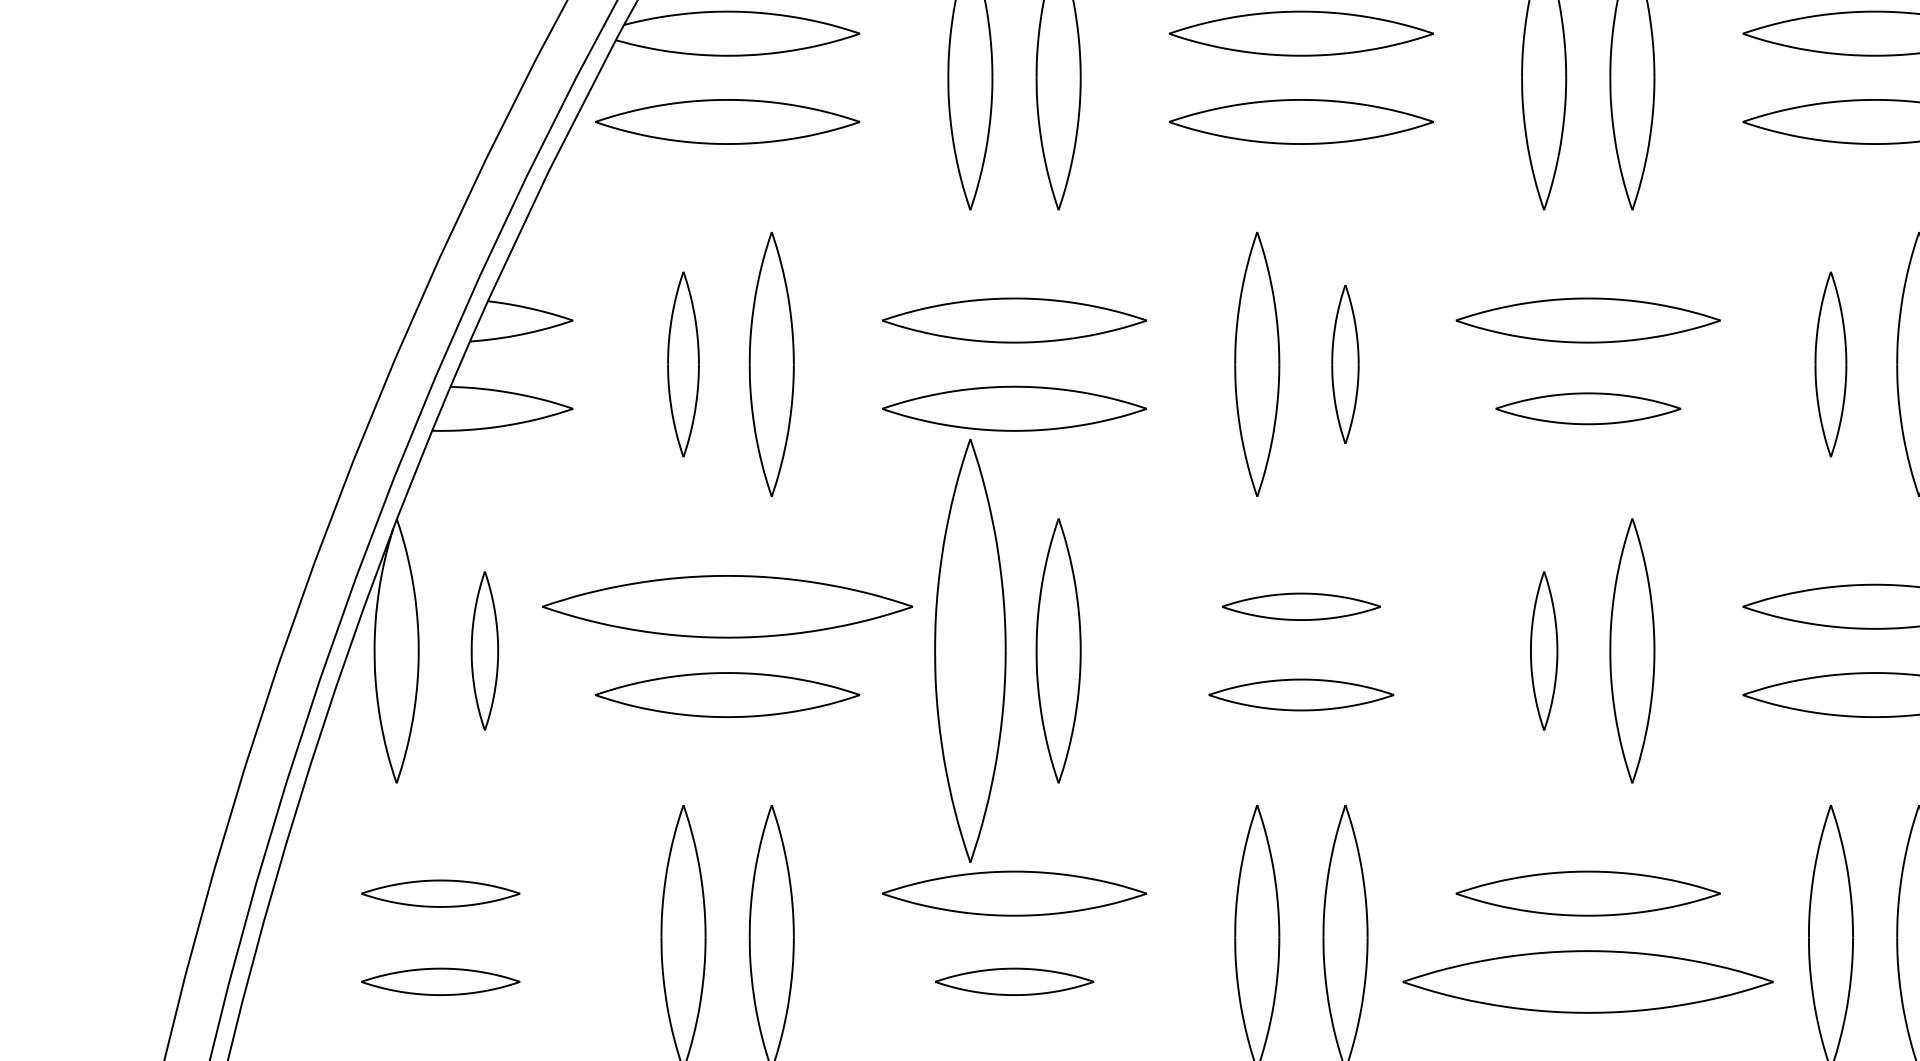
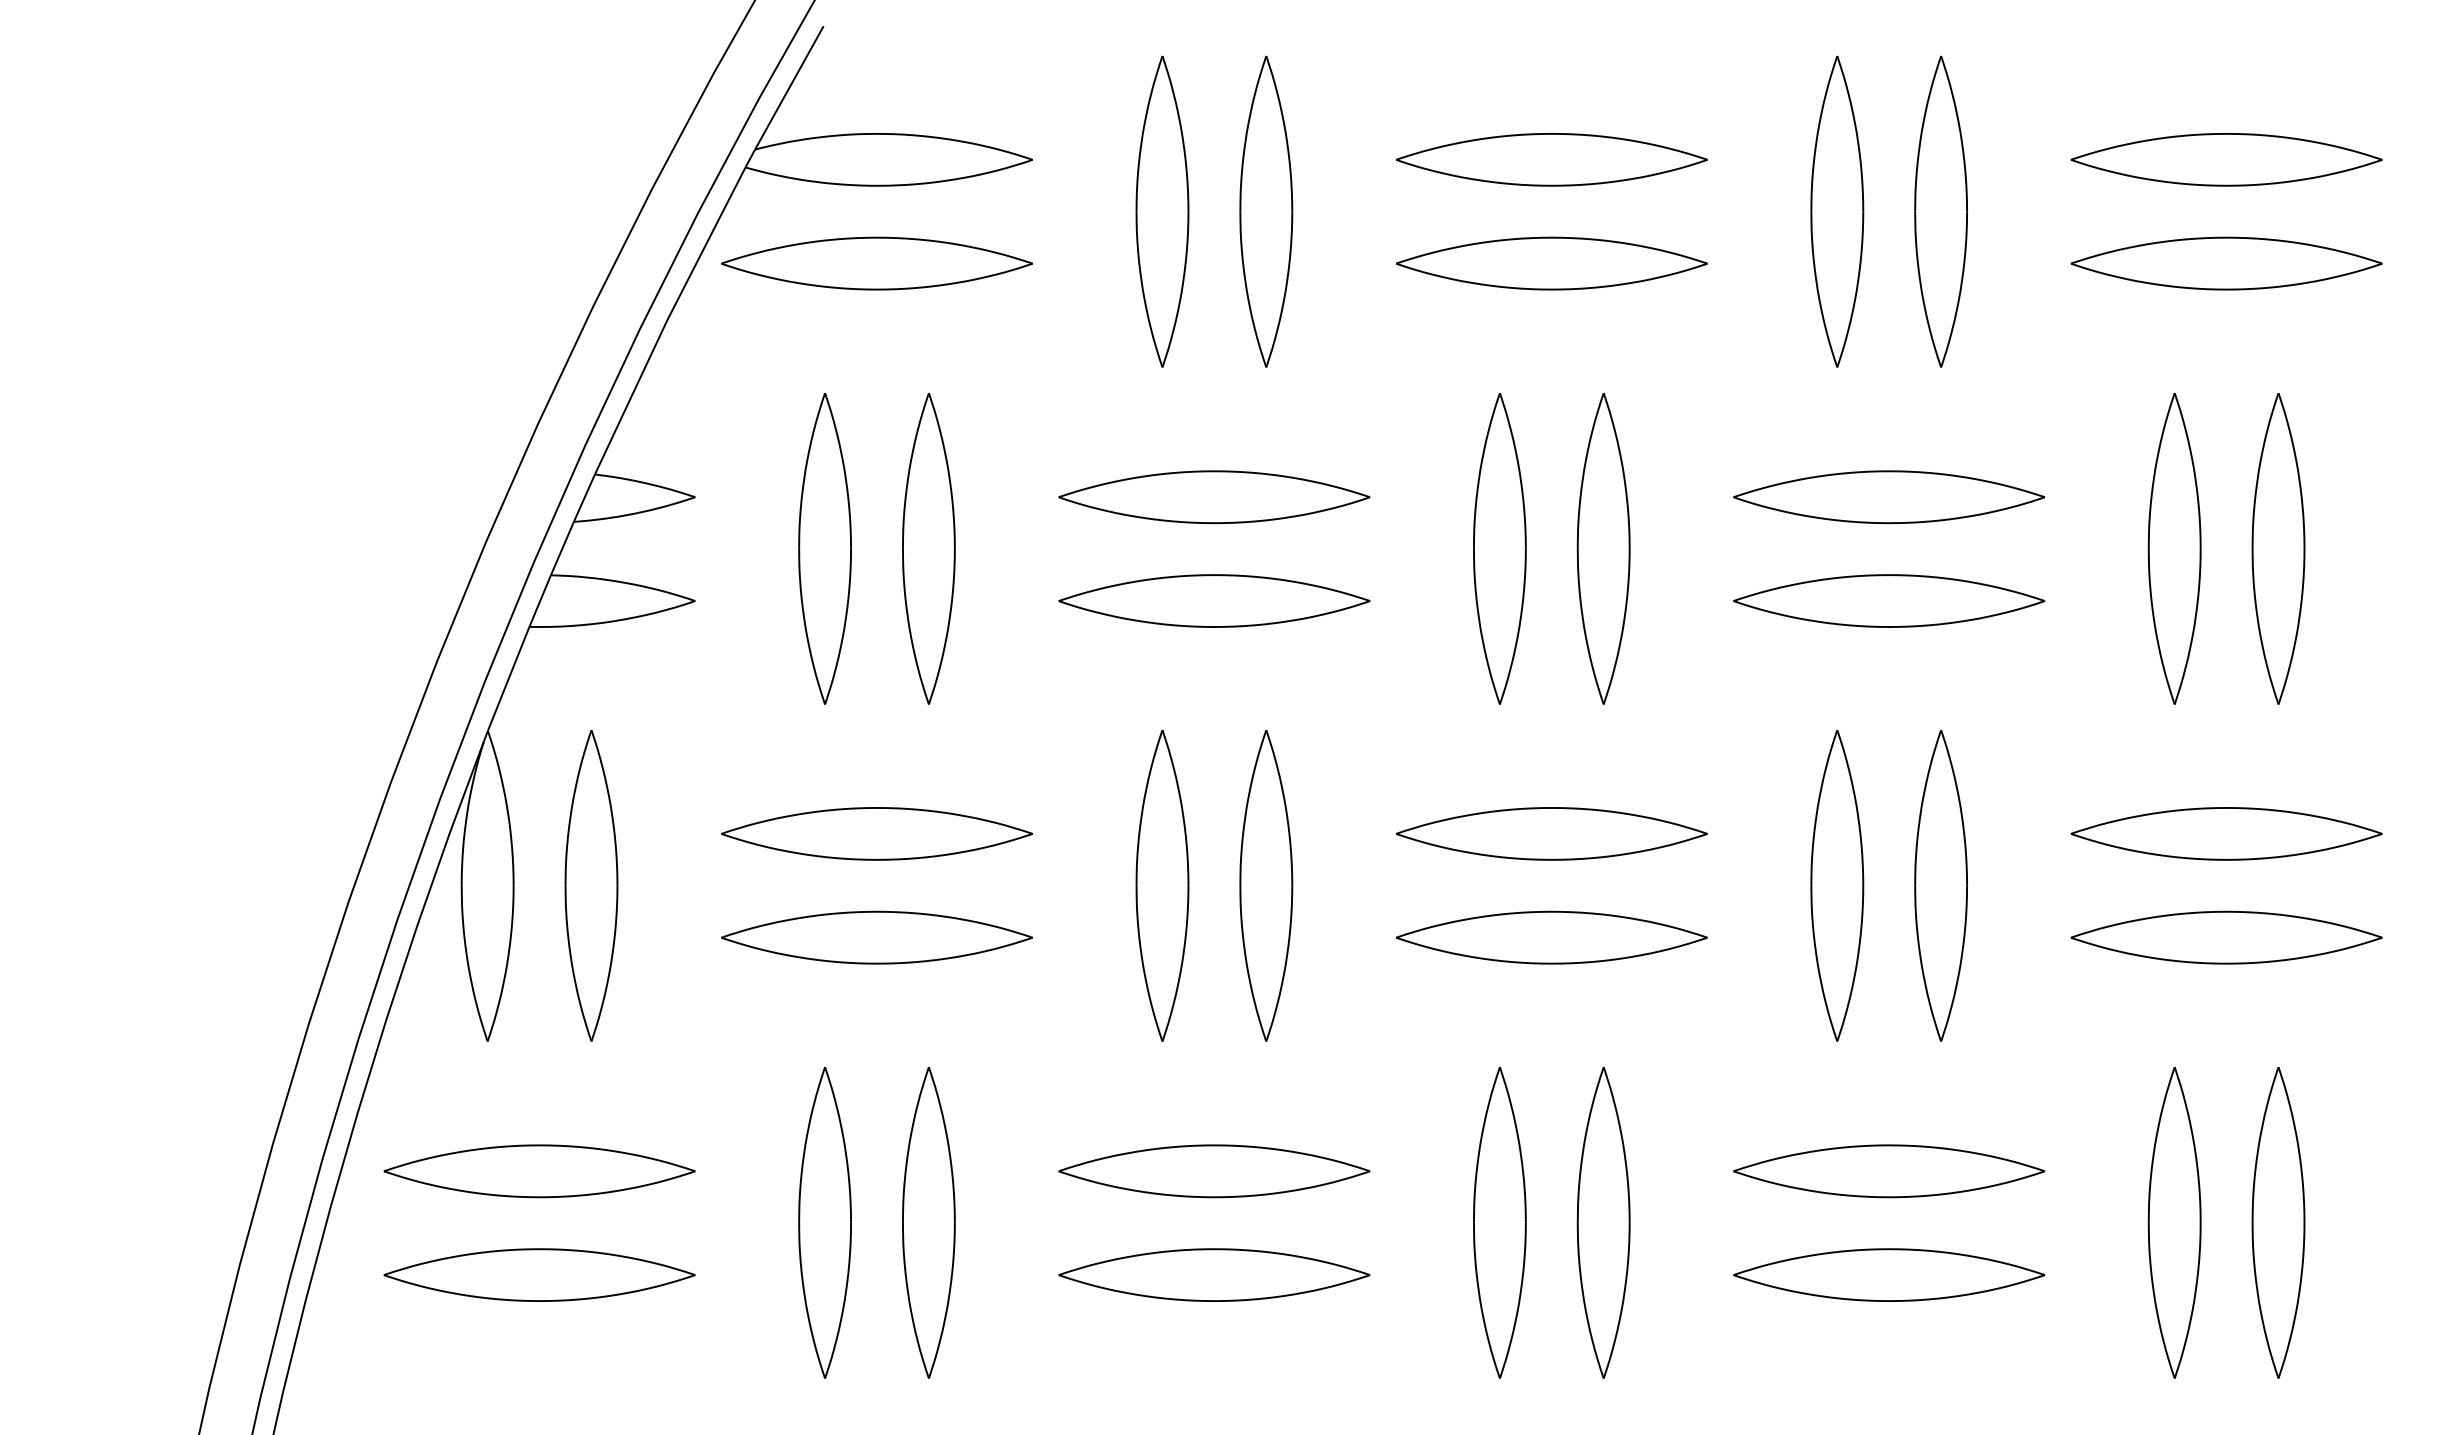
part: (683, 364) -> (824, 548), size x1.43
part: (1345, 364) -> (1603, 548), size x1.67
part: (1830, 364) -> (2174, 548), size x1.43
part: (1588, 408) -> (1889, 600), size x1.43
part: (727, 606) -> (876, 833), size x0.71
part: (1301, 606) -> (1551, 833), size x1.67
part: (484, 650) -> (591, 885), size x1.67
part: (970, 650) -> (1162, 885), size x0.62
part: (1544, 650) -> (1837, 885), size x1.67
part: (1301, 694) -> (1551, 937), size x1.43
part: (440, 893) -> (539, 1171), size x1.67
part: (440, 981) -> (539, 1274), size x1.67
part: (1014, 981) -> (1214, 1274), size x1.67
part: (1588, 981) -> (1889, 1274), size x0.71

